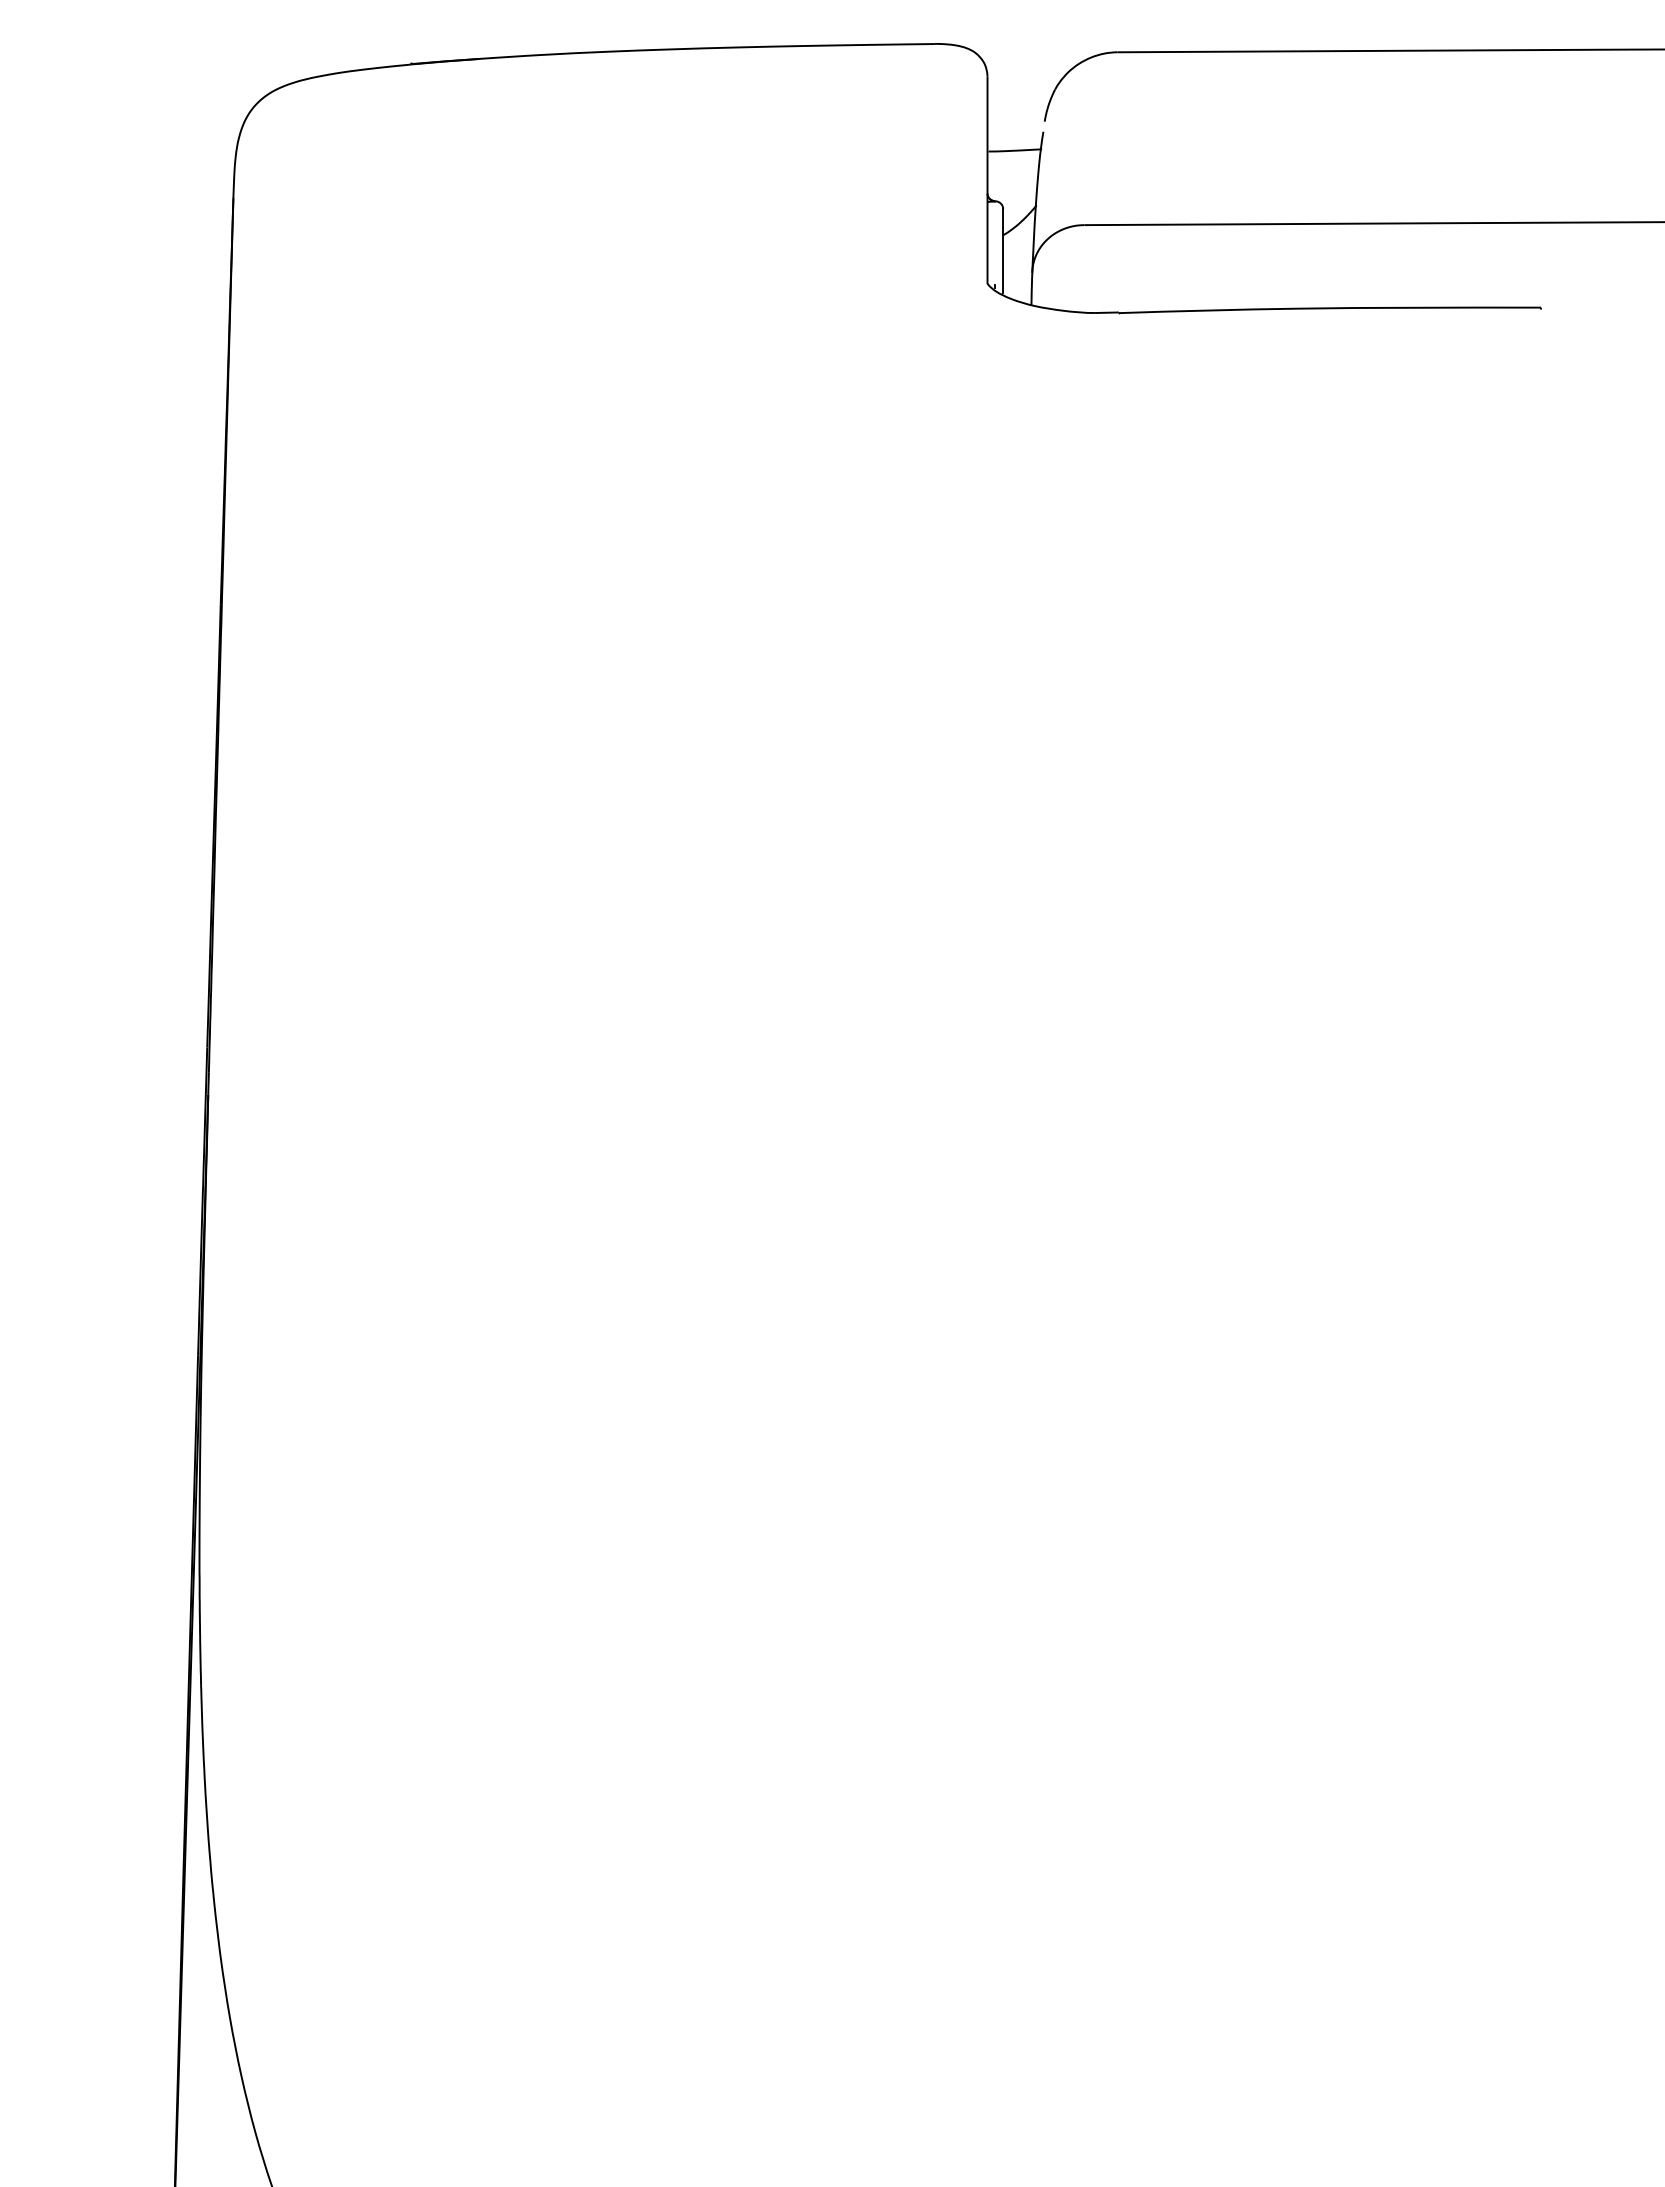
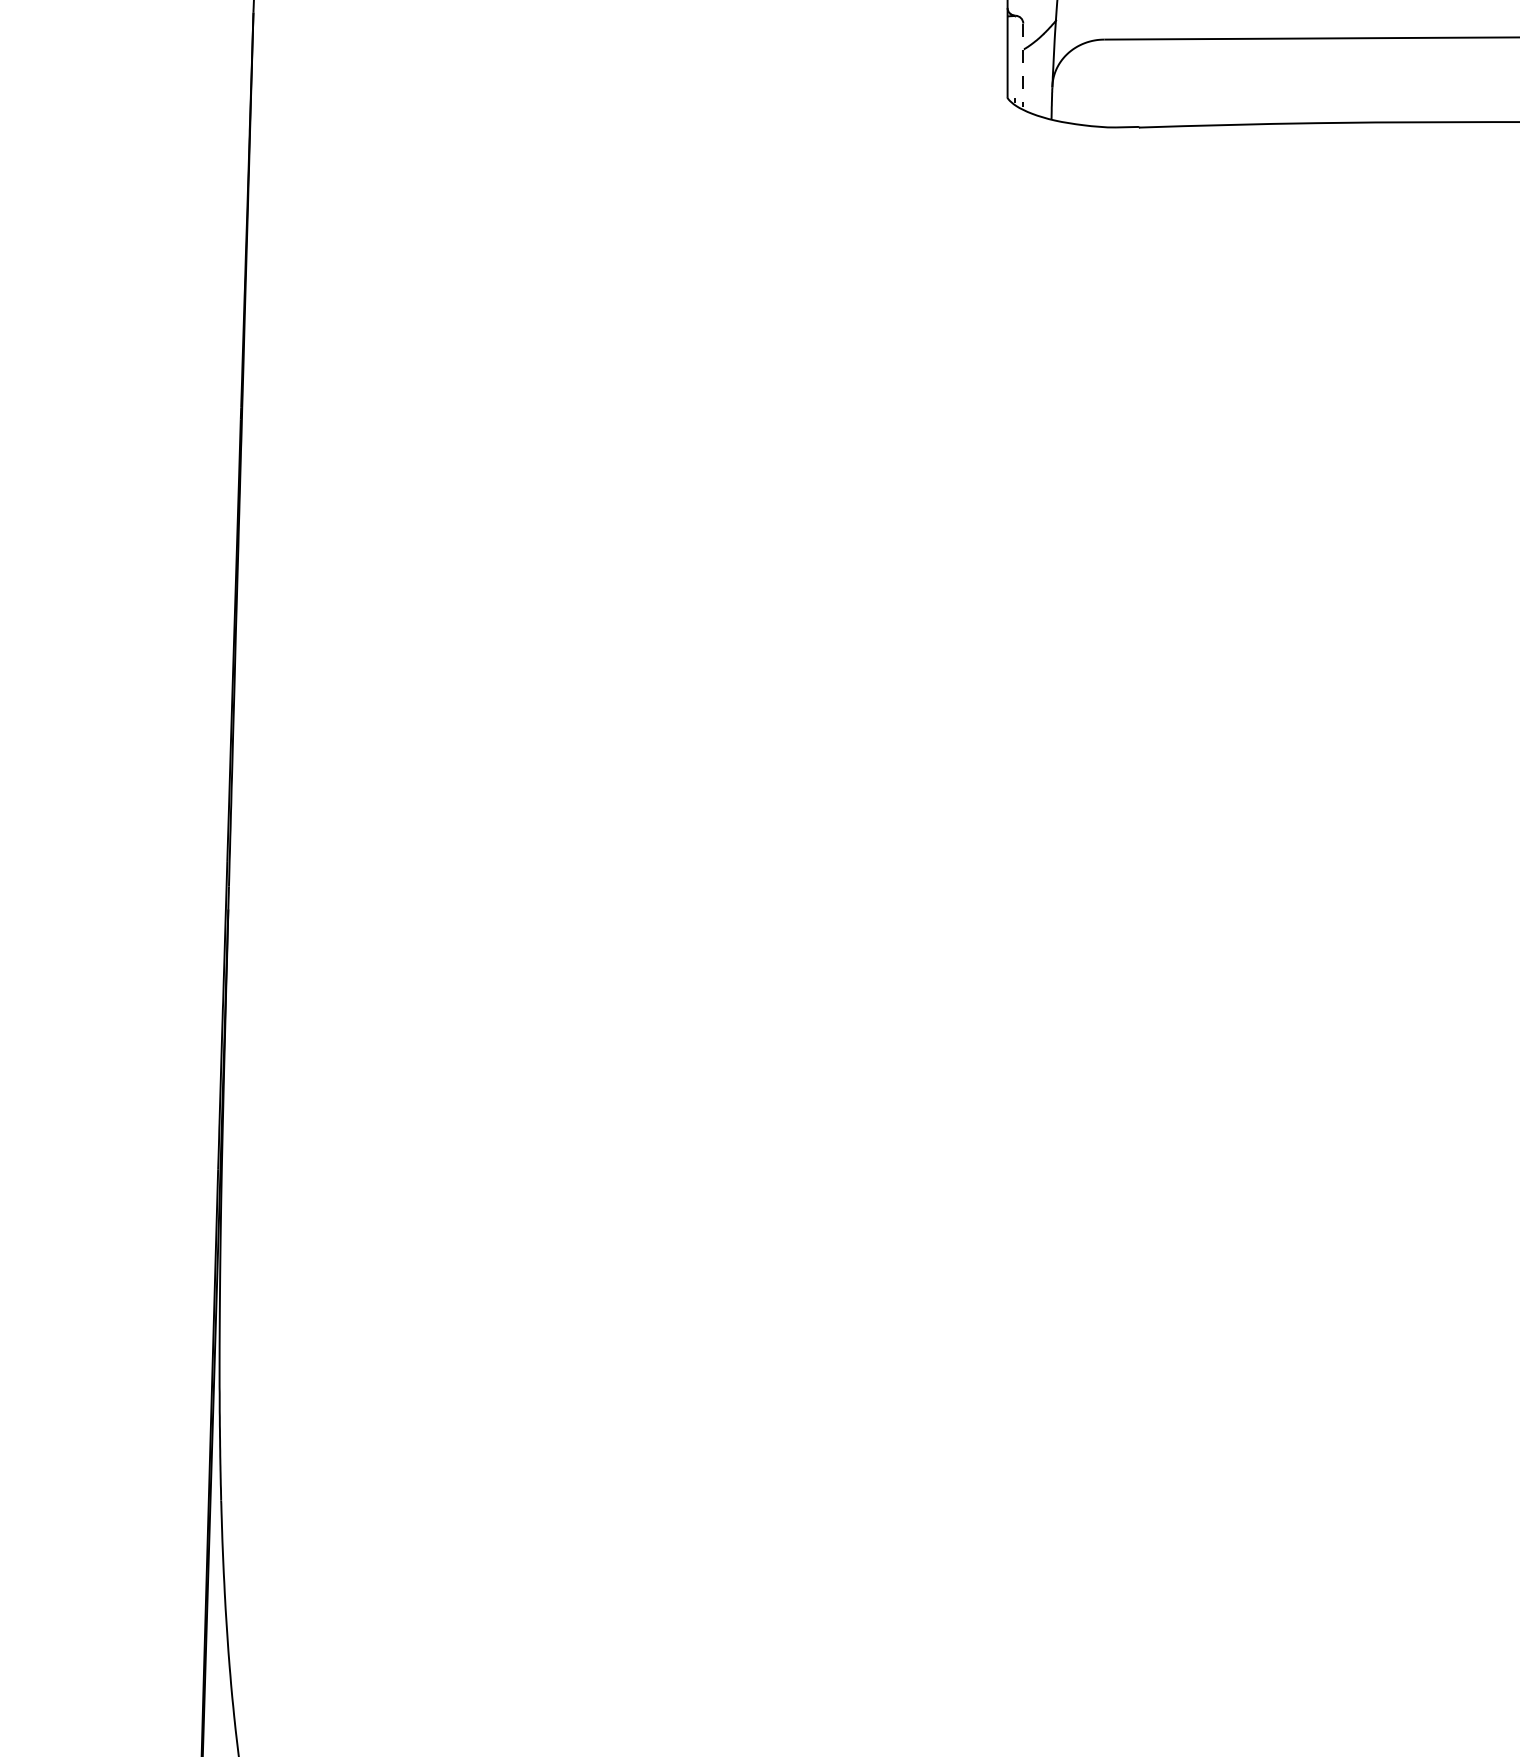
line: (1003, 251) -> (1023, 65), solid -> dashed

